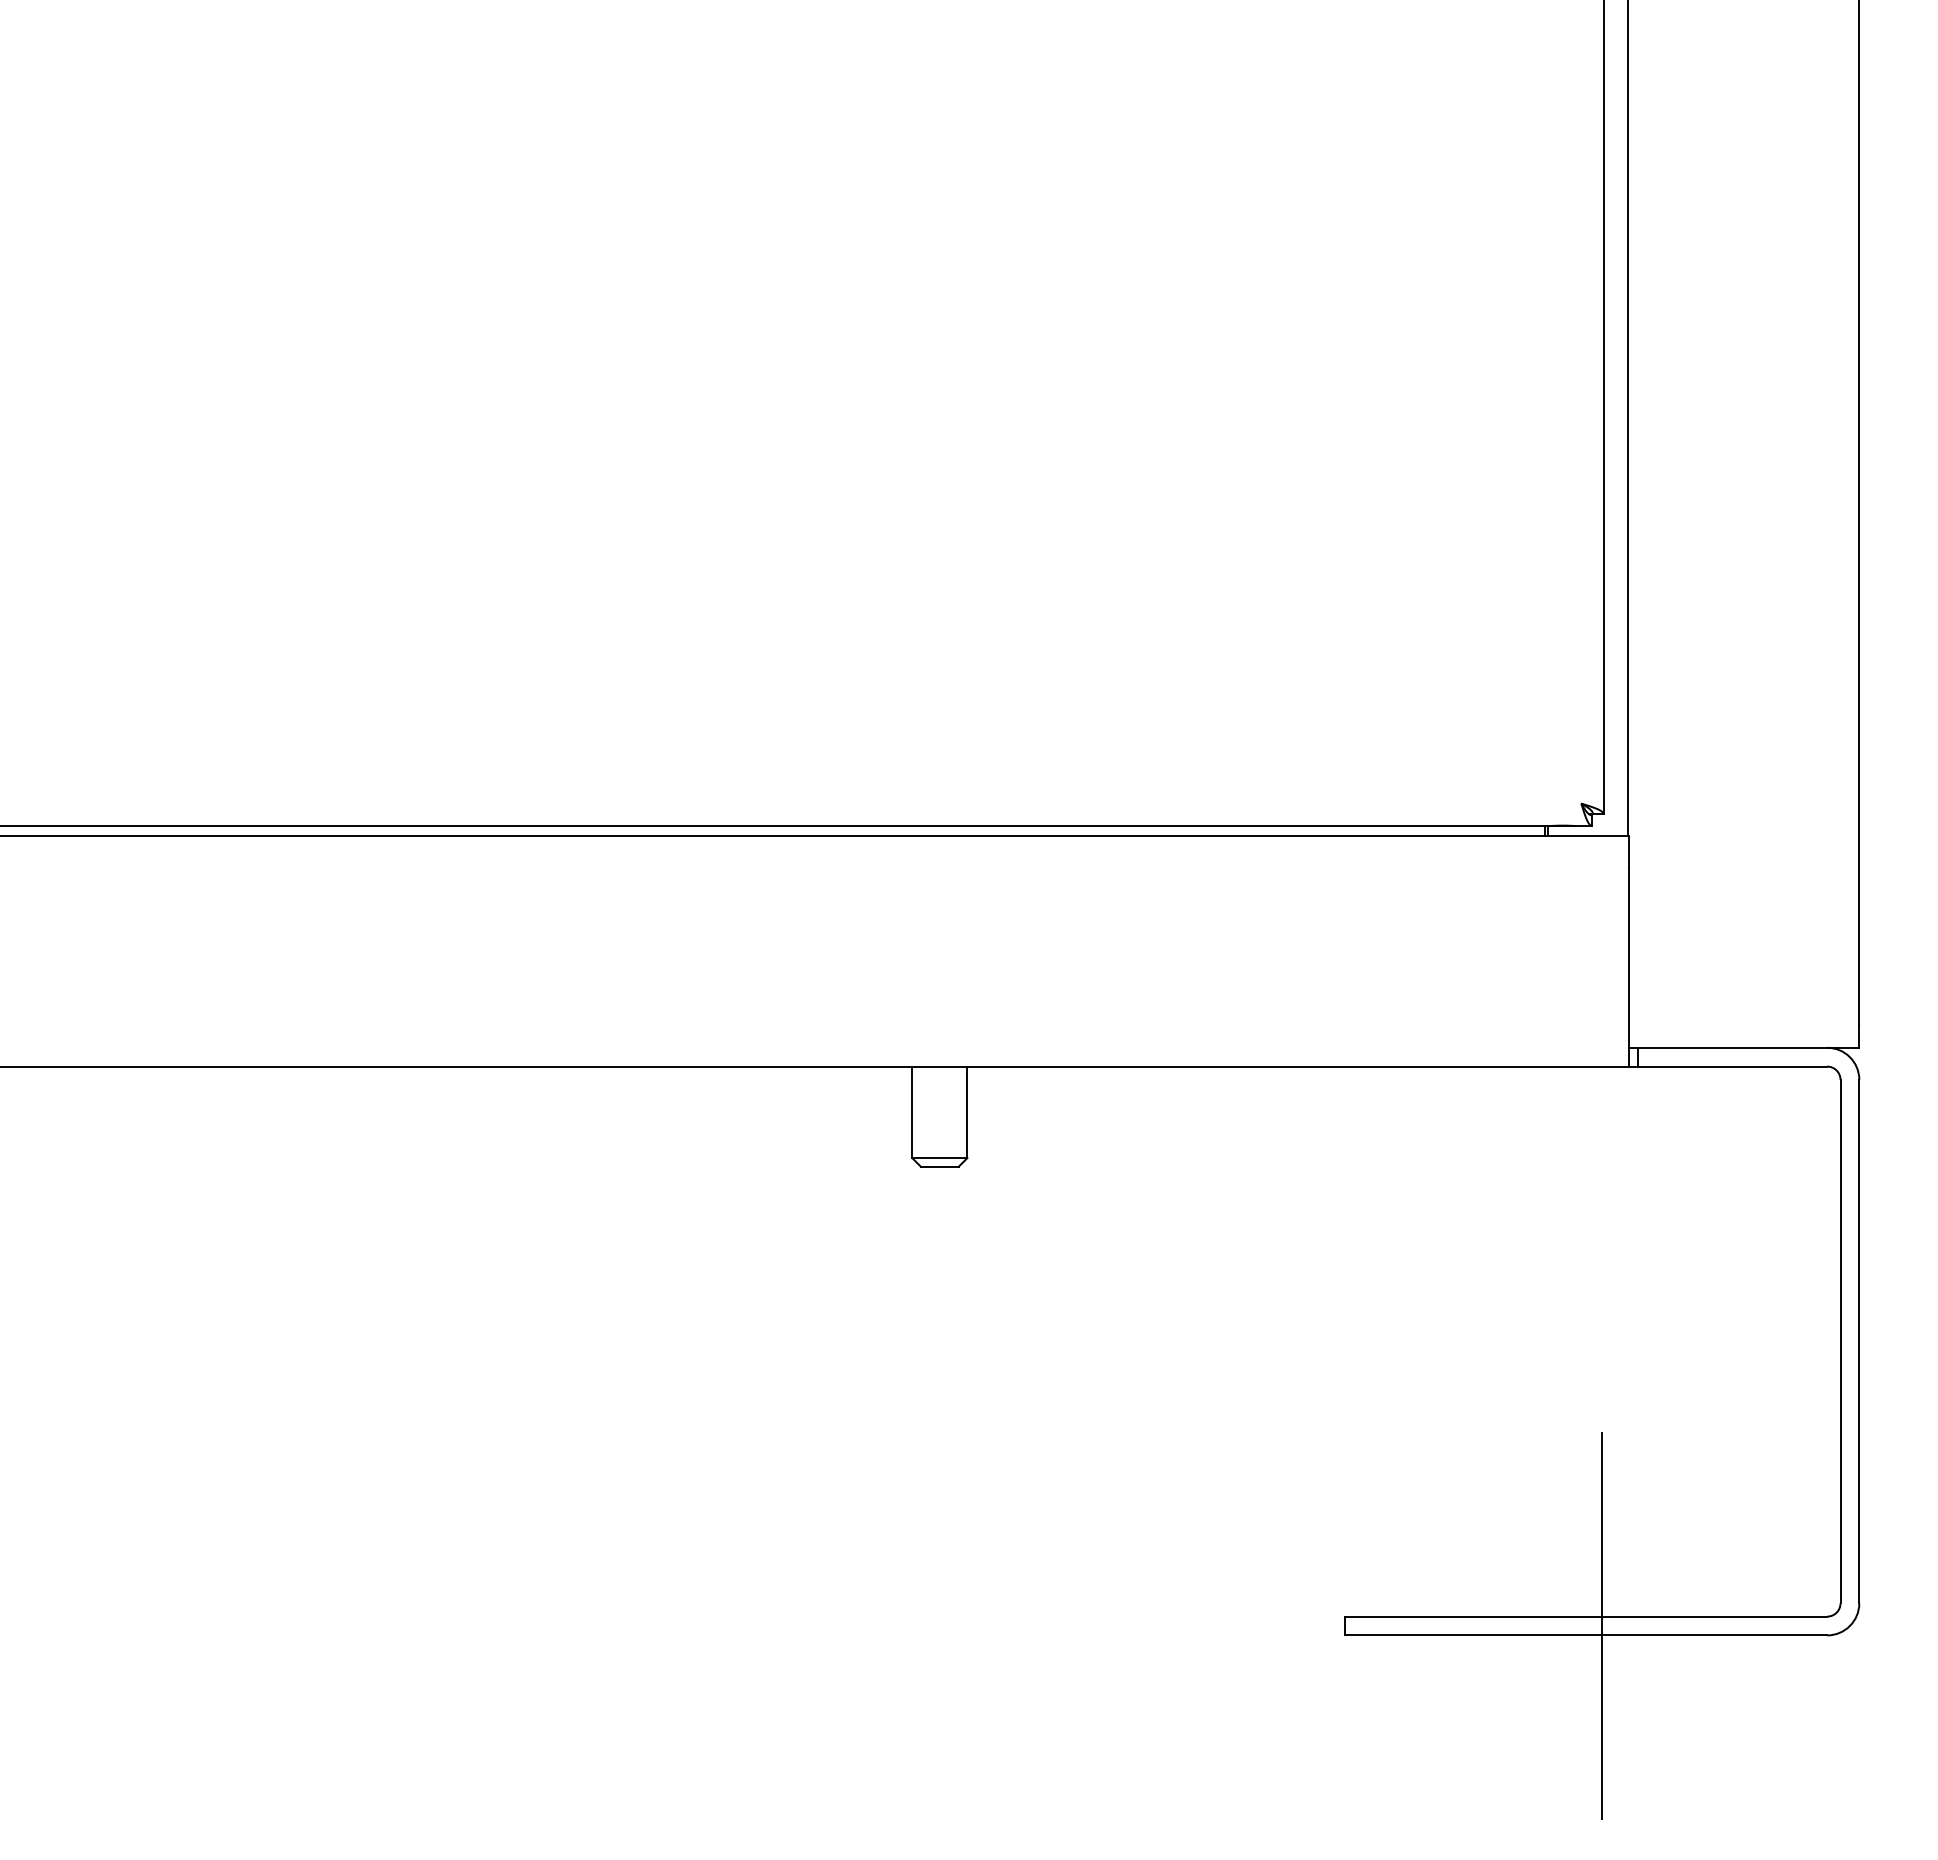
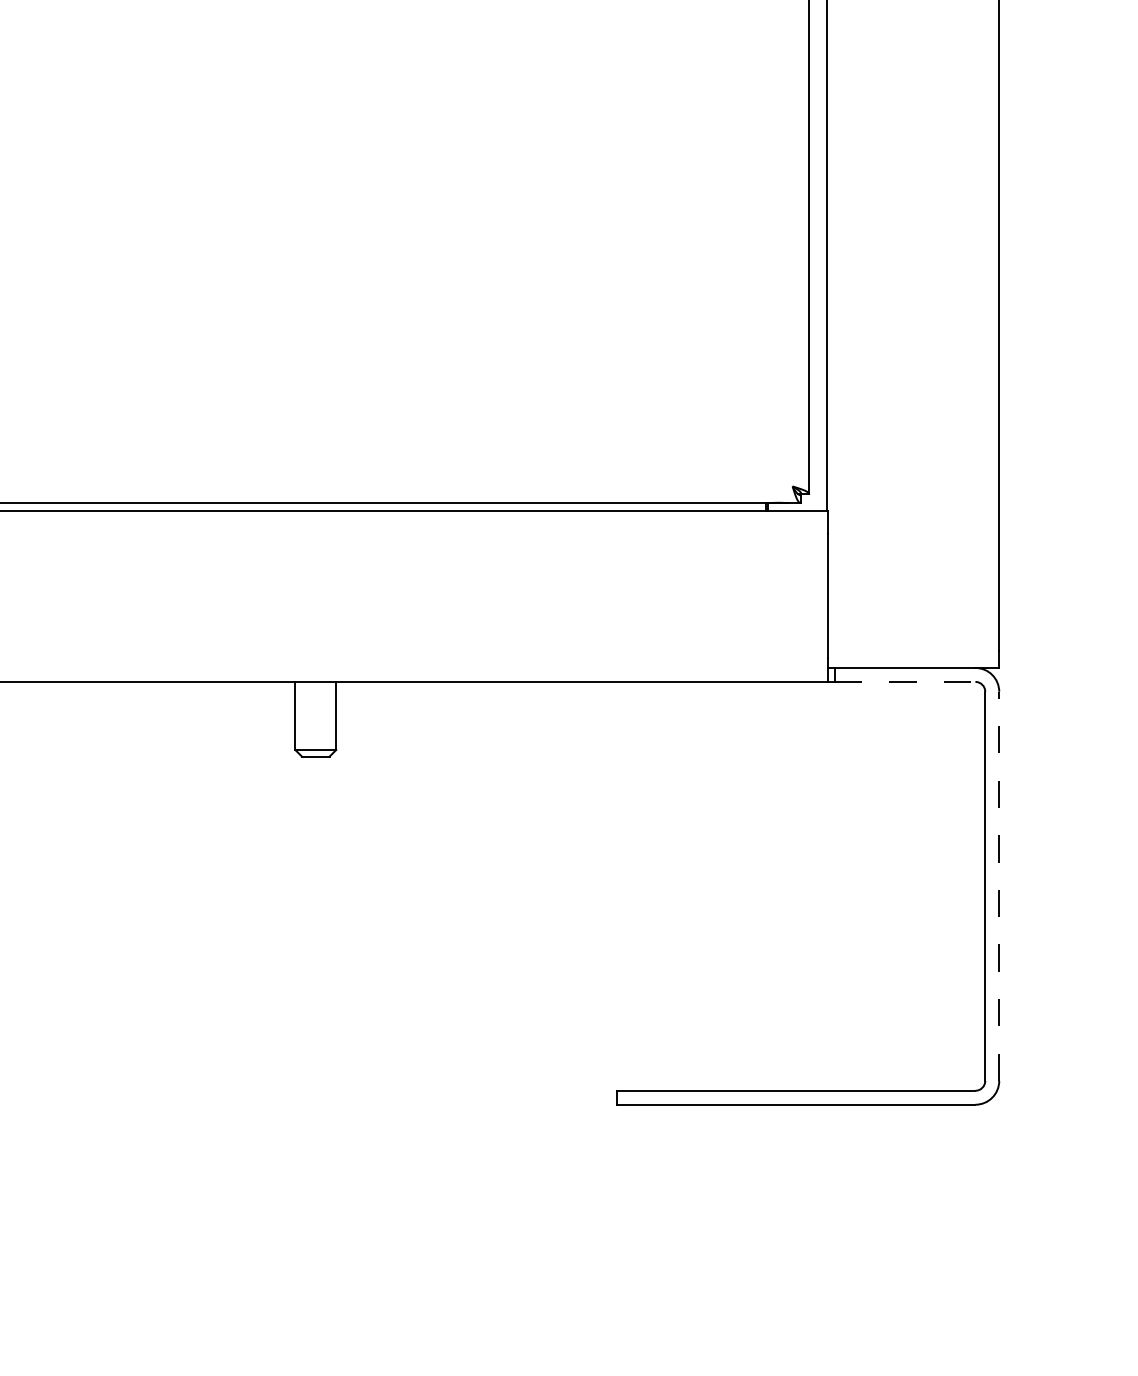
line: (1732, 1066) -> (904, 681), solid -> dashed
line: (1859, 1341) -> (999, 886), solid -> dashed
line: (1602, 1625) -> (808, 1097), removed

